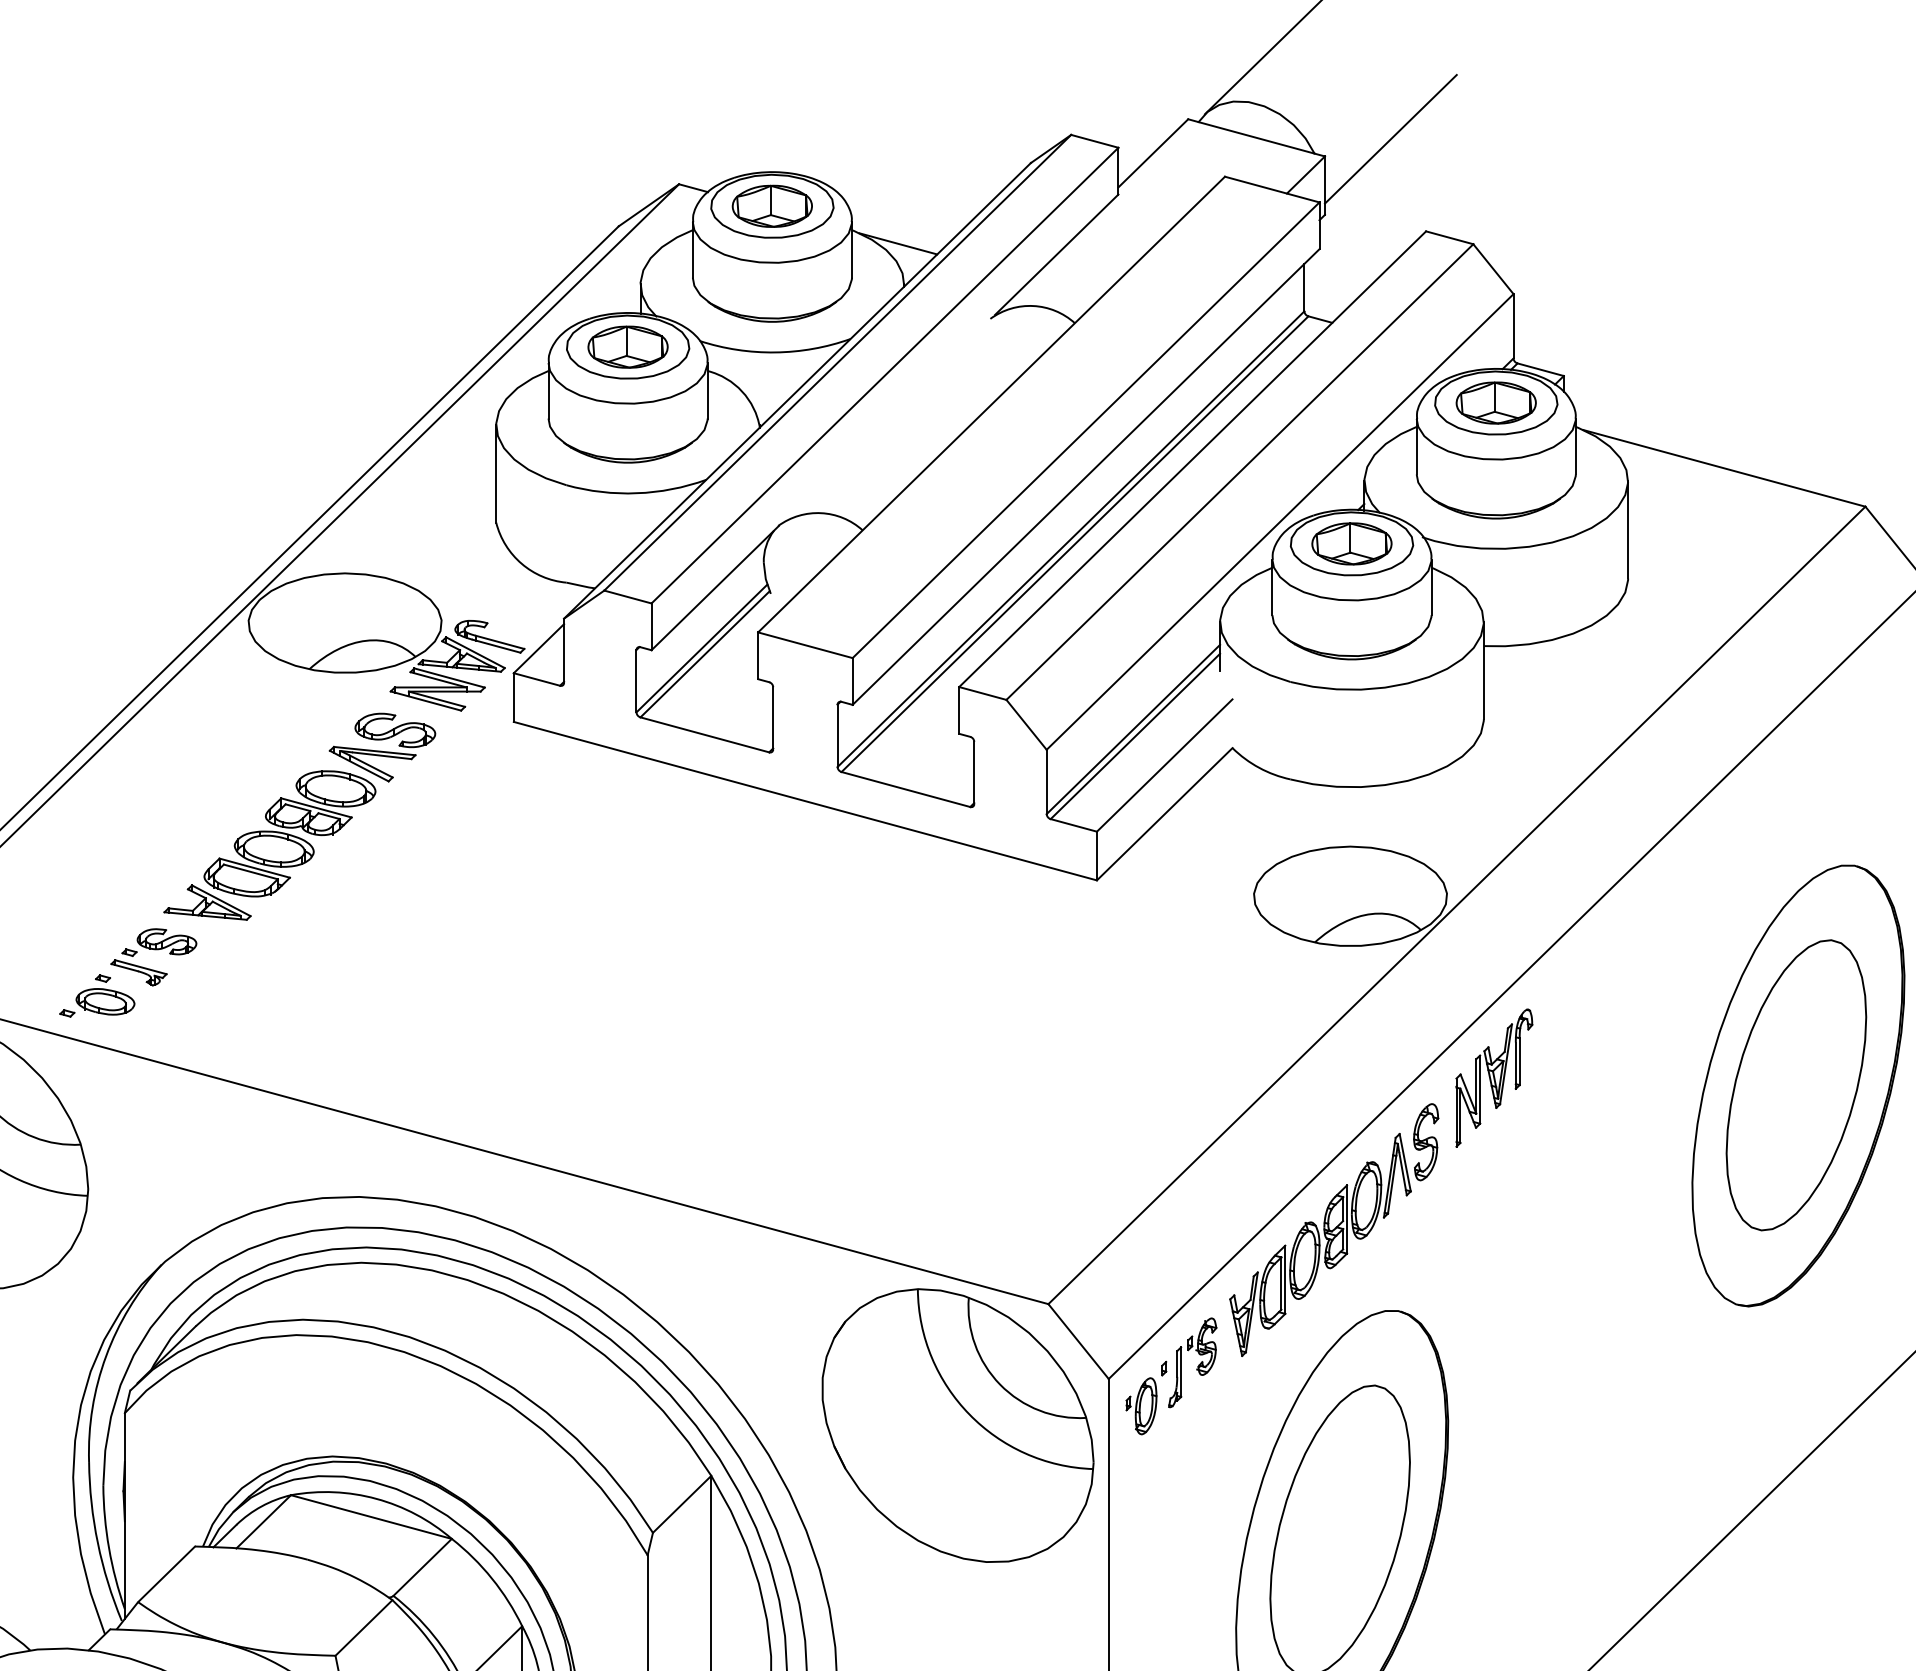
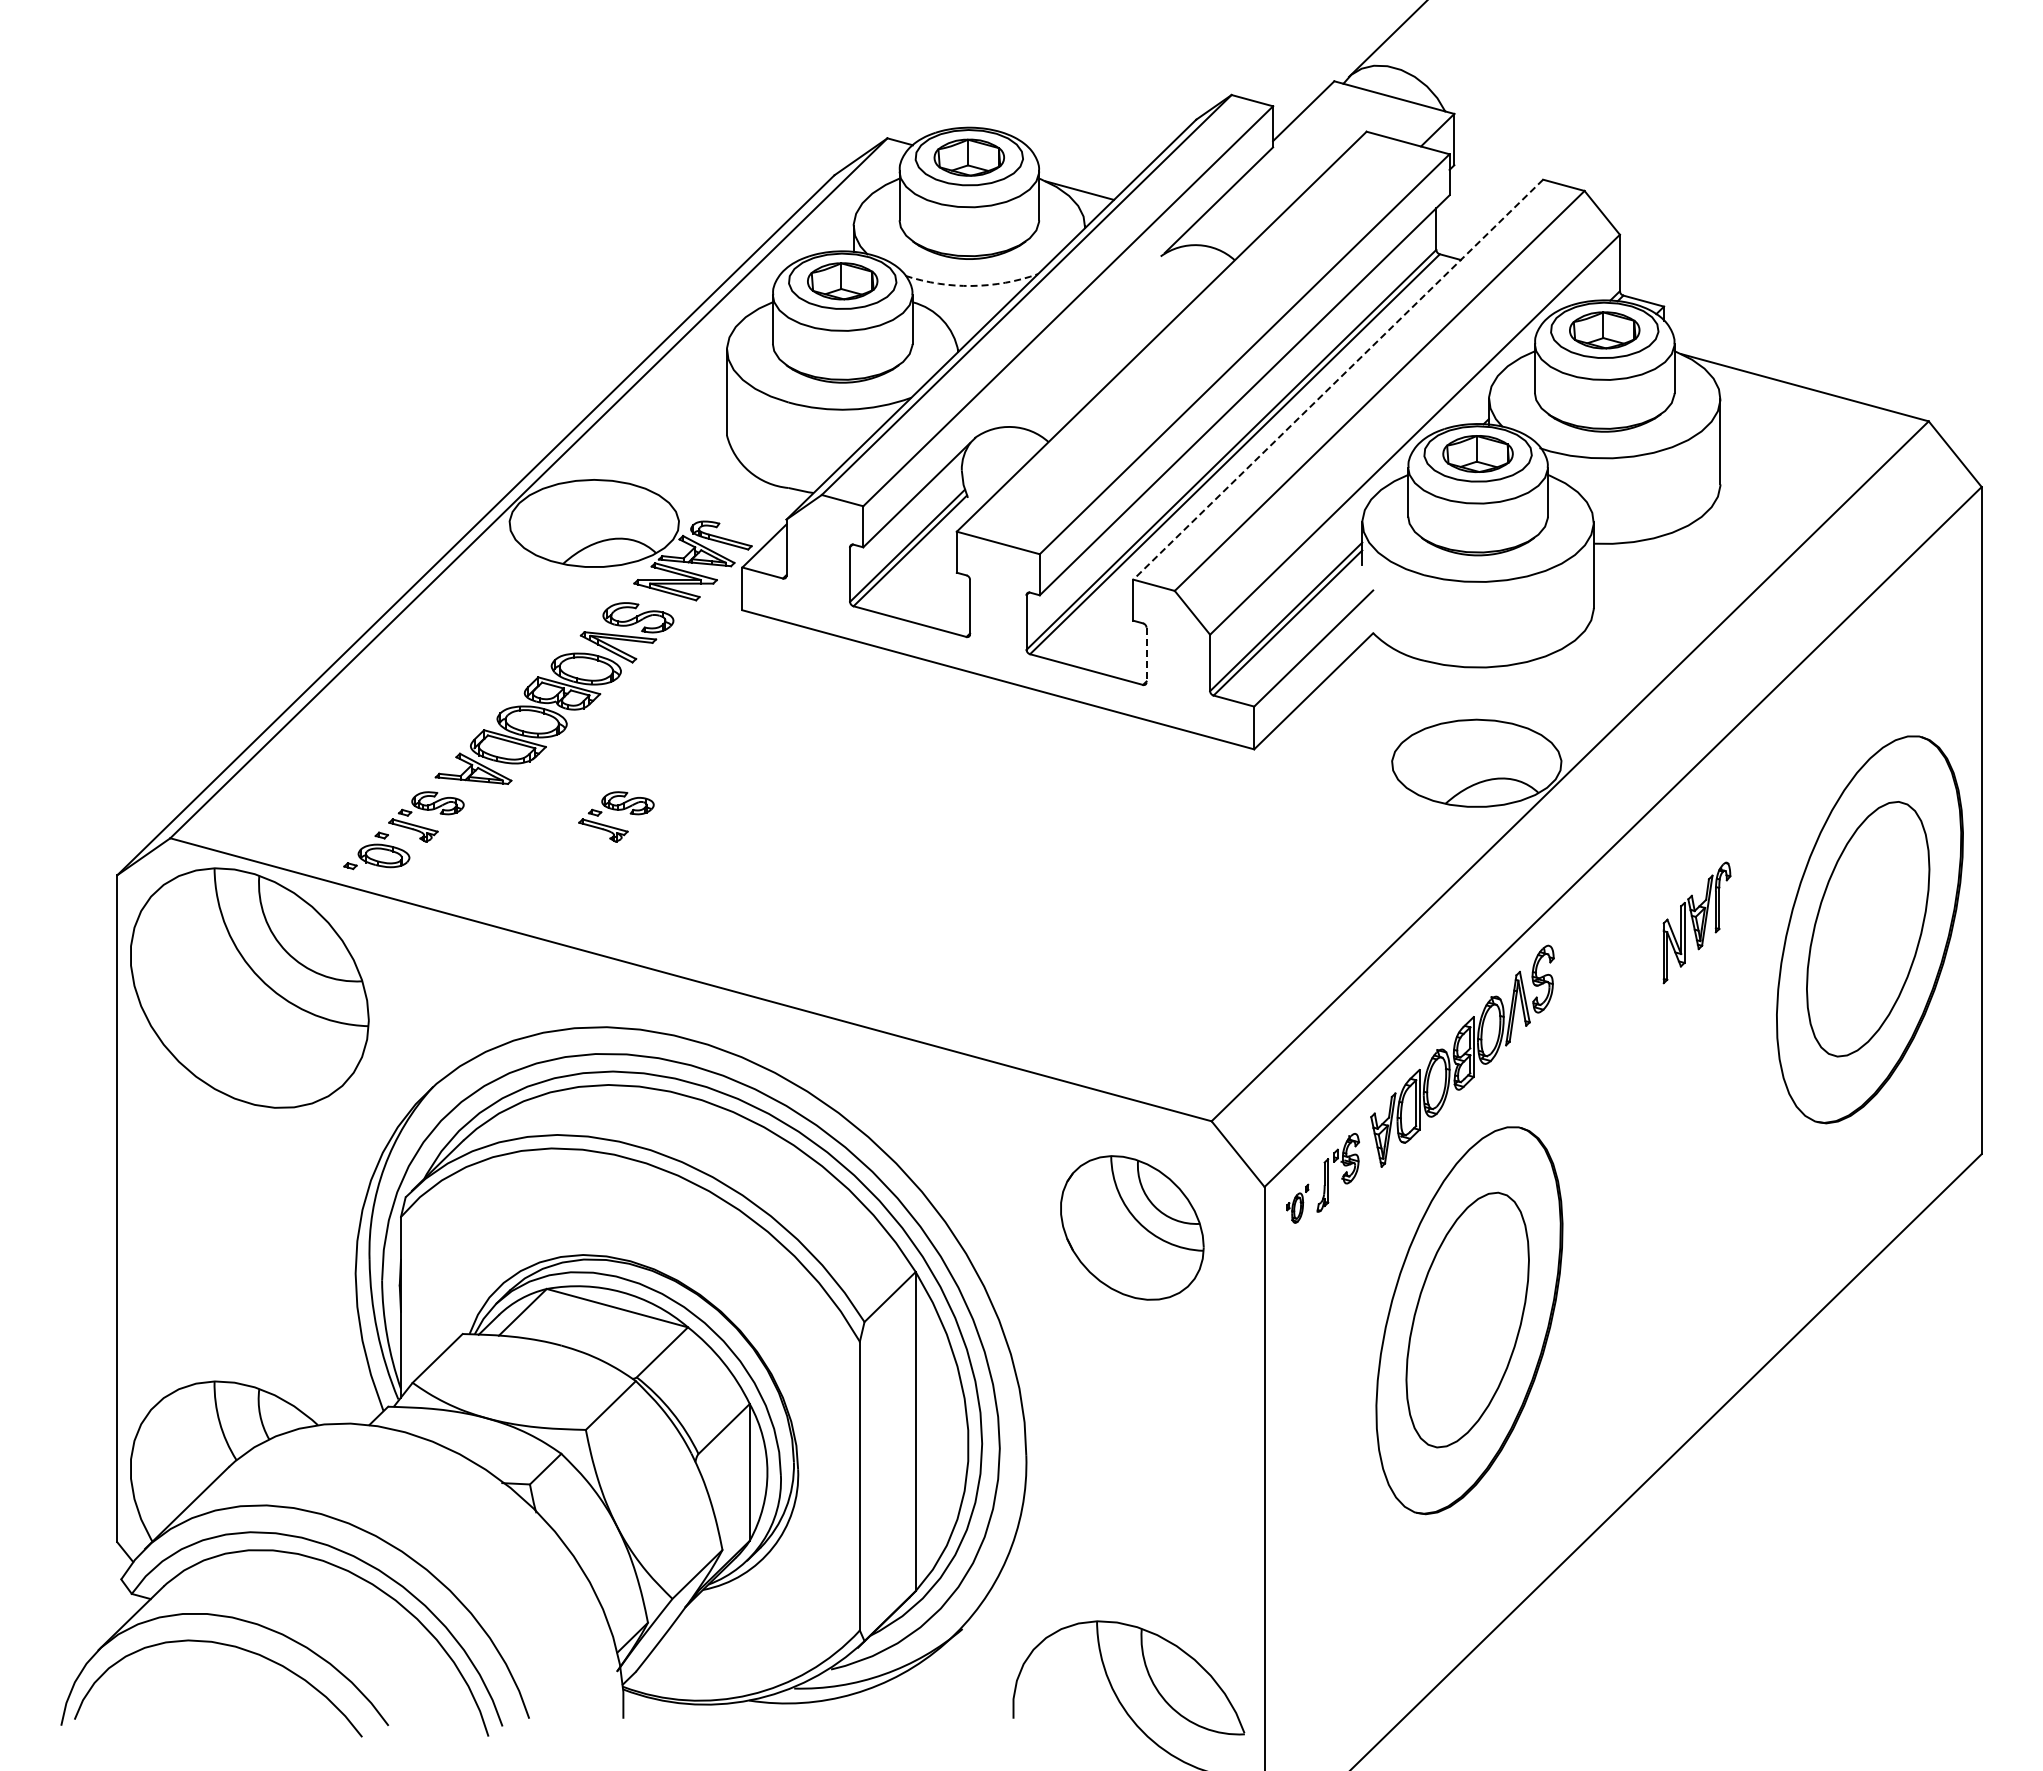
line: (1391, 138) -> (1512, 98), removed
arc: (774, 351) -> (971, 285), solid -> dashed
line: (1191, 460) -> (1337, 380), solid -> dashed
line: (974, 773) -> (1146, 655), solid -> dashed
part: (370, 956) -> (616, 816), added
part: (1493, 1077) -> (1696, 922), moved
part: (1146, 1397) -> (1297, 1203), size x0.6
part: (958, 1425) -> (1132, 1227), size x0.6

